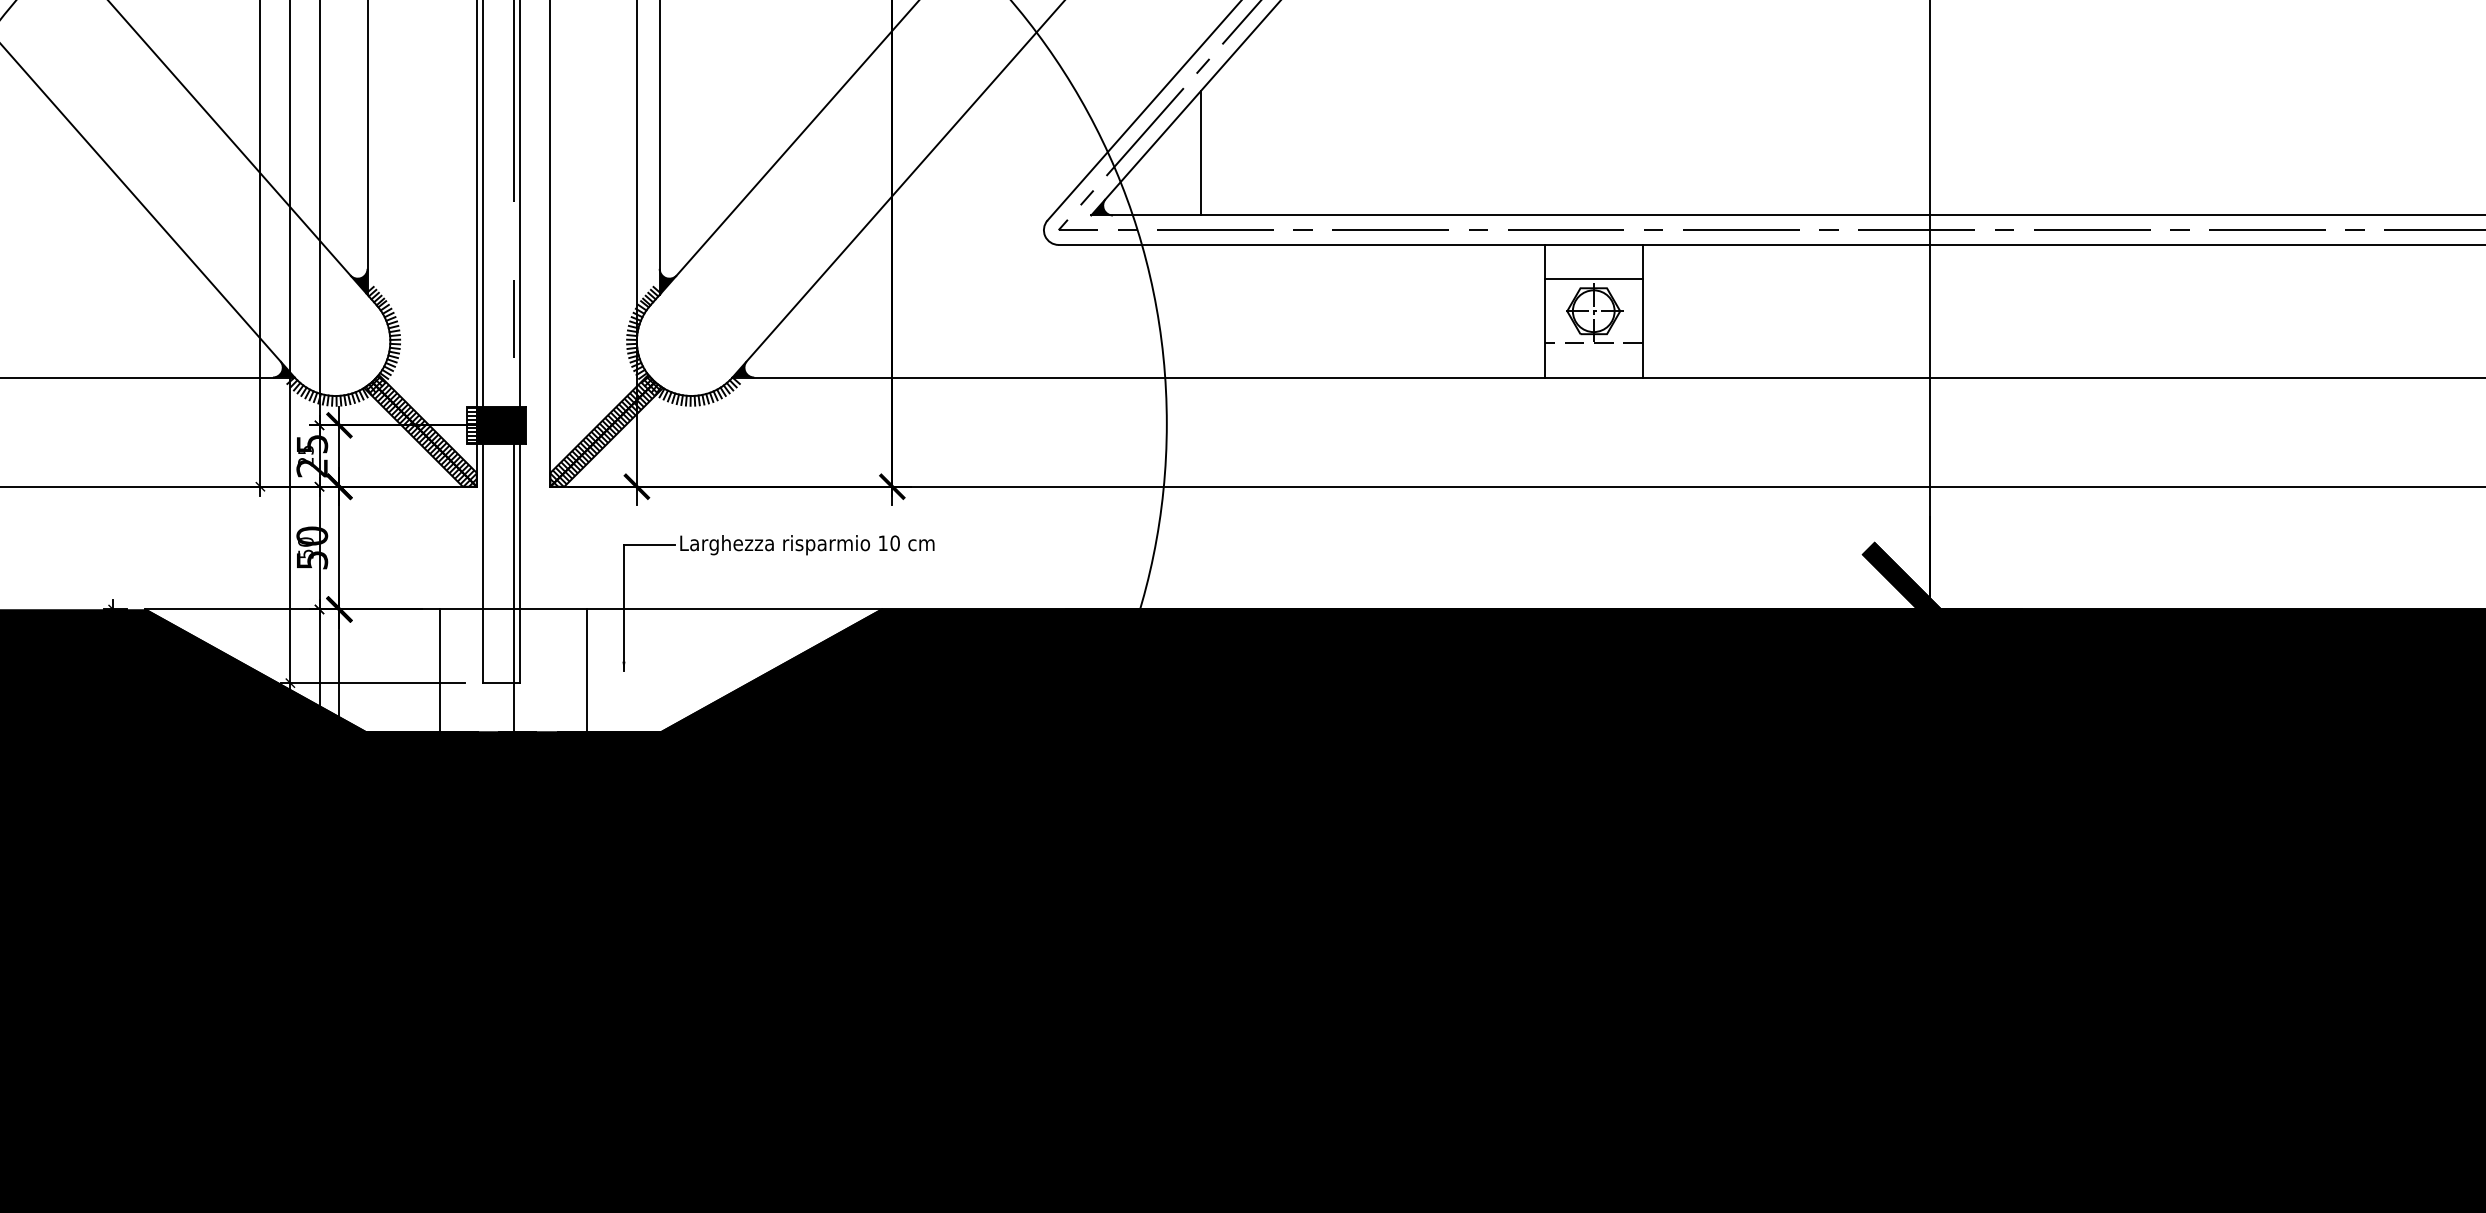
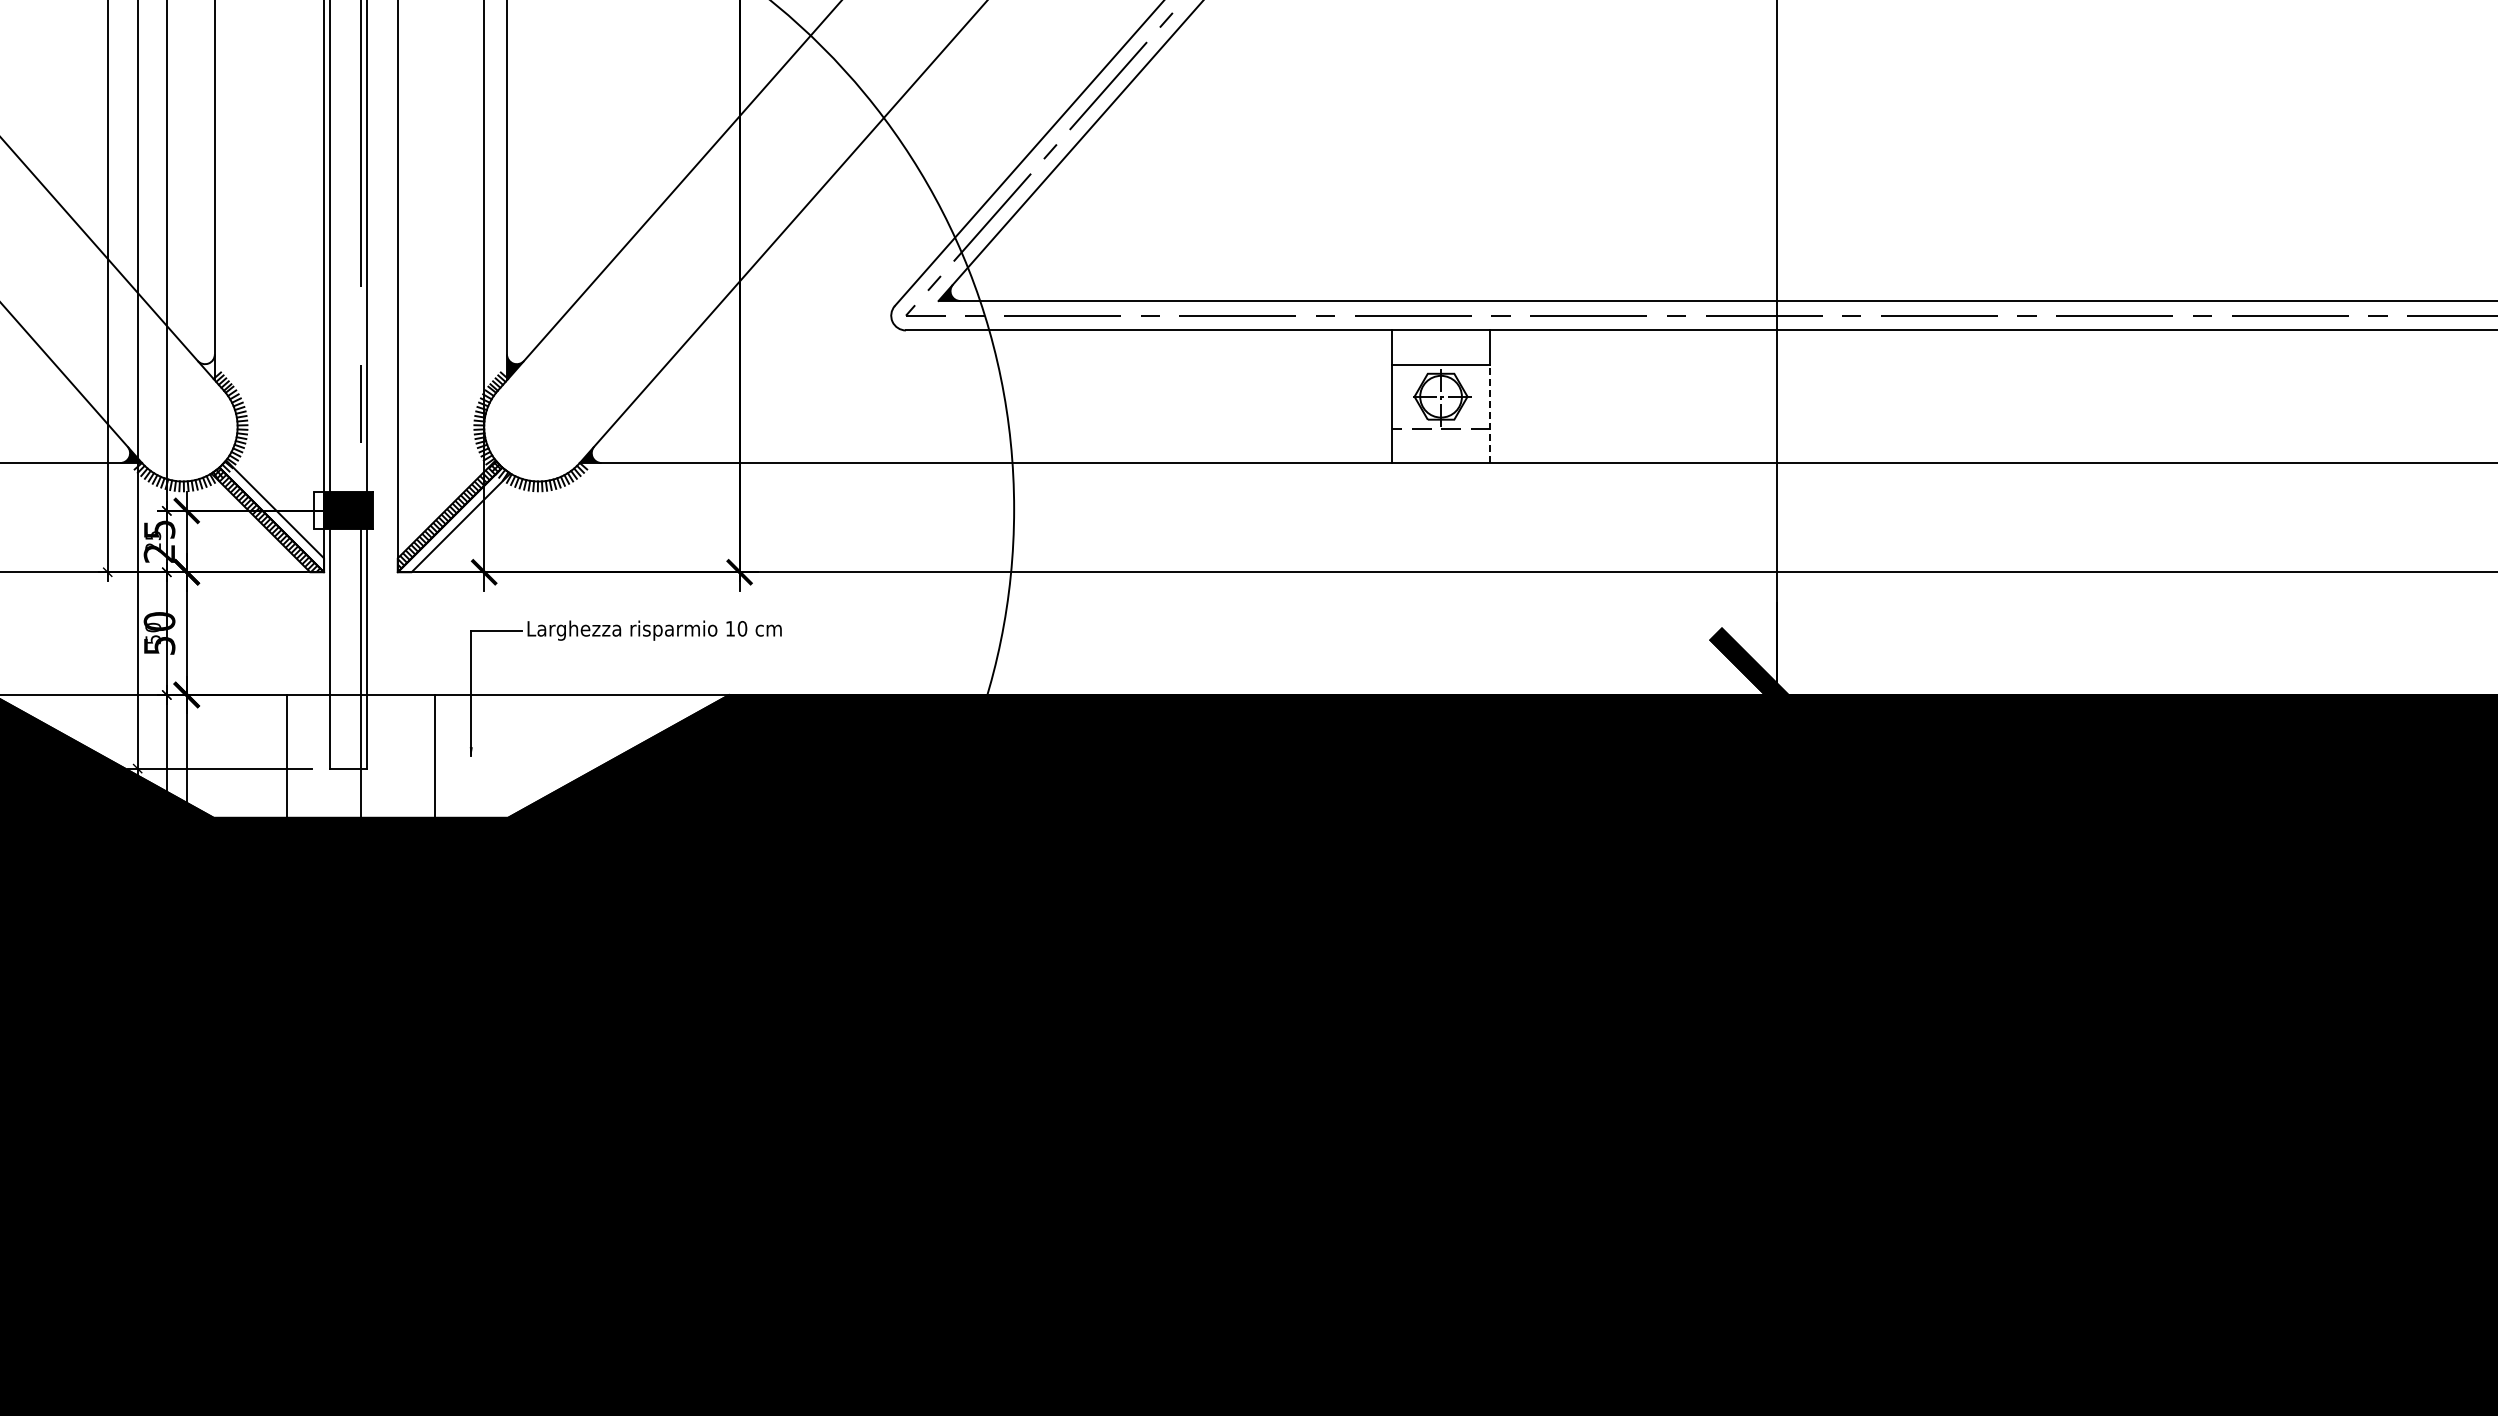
line: (1201, 152) -> (1048, 238), removed
fill: (358, 281) -> (205, 367), removed
line: (1643, 327) -> (1490, 413), solid -> dashed
hatch: (472, 424) -> (319, 510), removed
hatch: (425, 430) -> (272, 516), removed
hatch: (605, 434) -> (452, 520), removed

